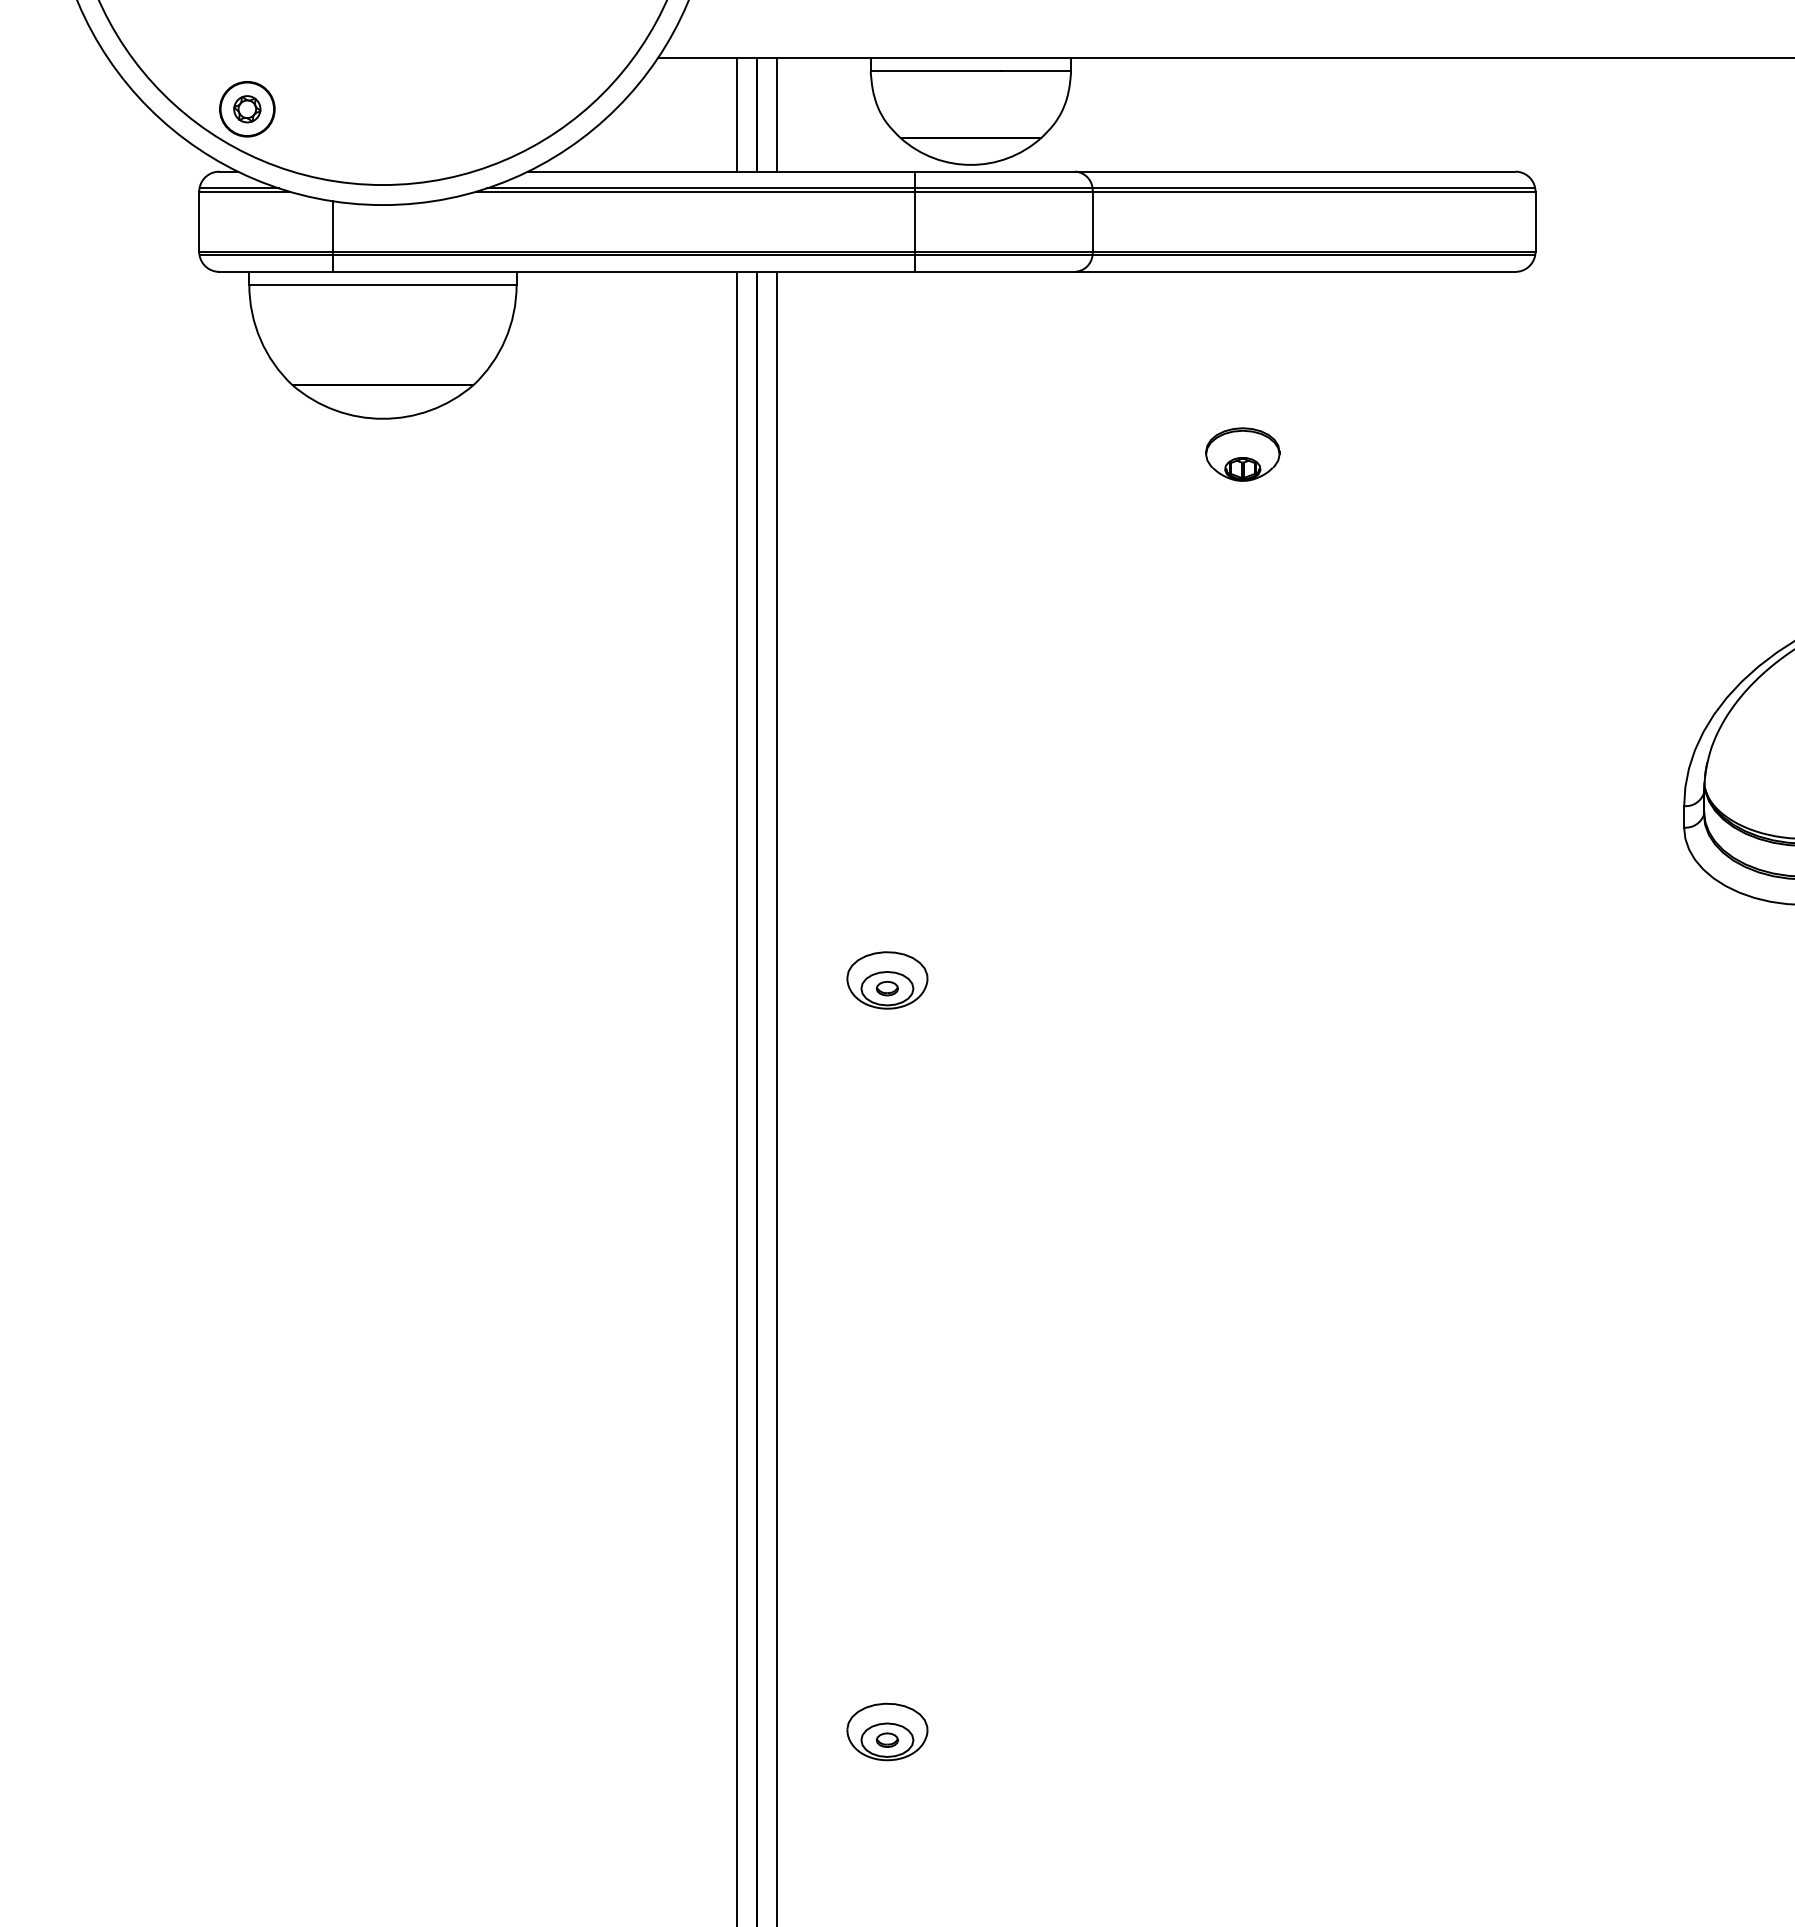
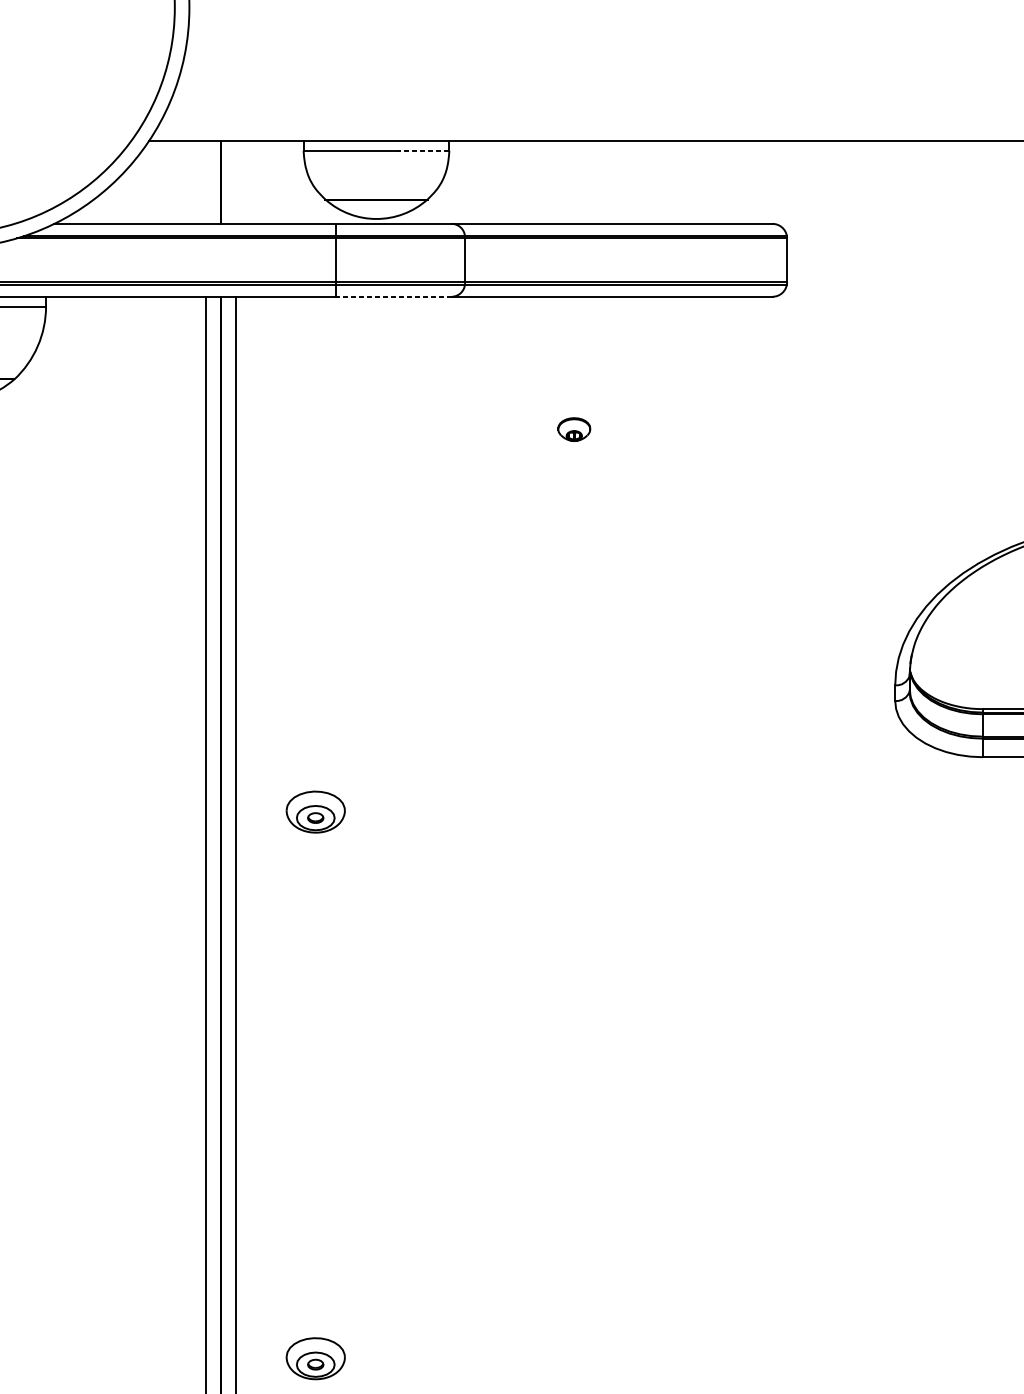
line: (1035, 71) -> (423, 151), solid -> dashed
line: (737, 114) -> (206, 182), removed
line: (777, 114) -> (235, 182), removed
line: (995, 271) -> (394, 296), solid -> dashed
part: (1242, 454) -> (574, 429), size x0.6

